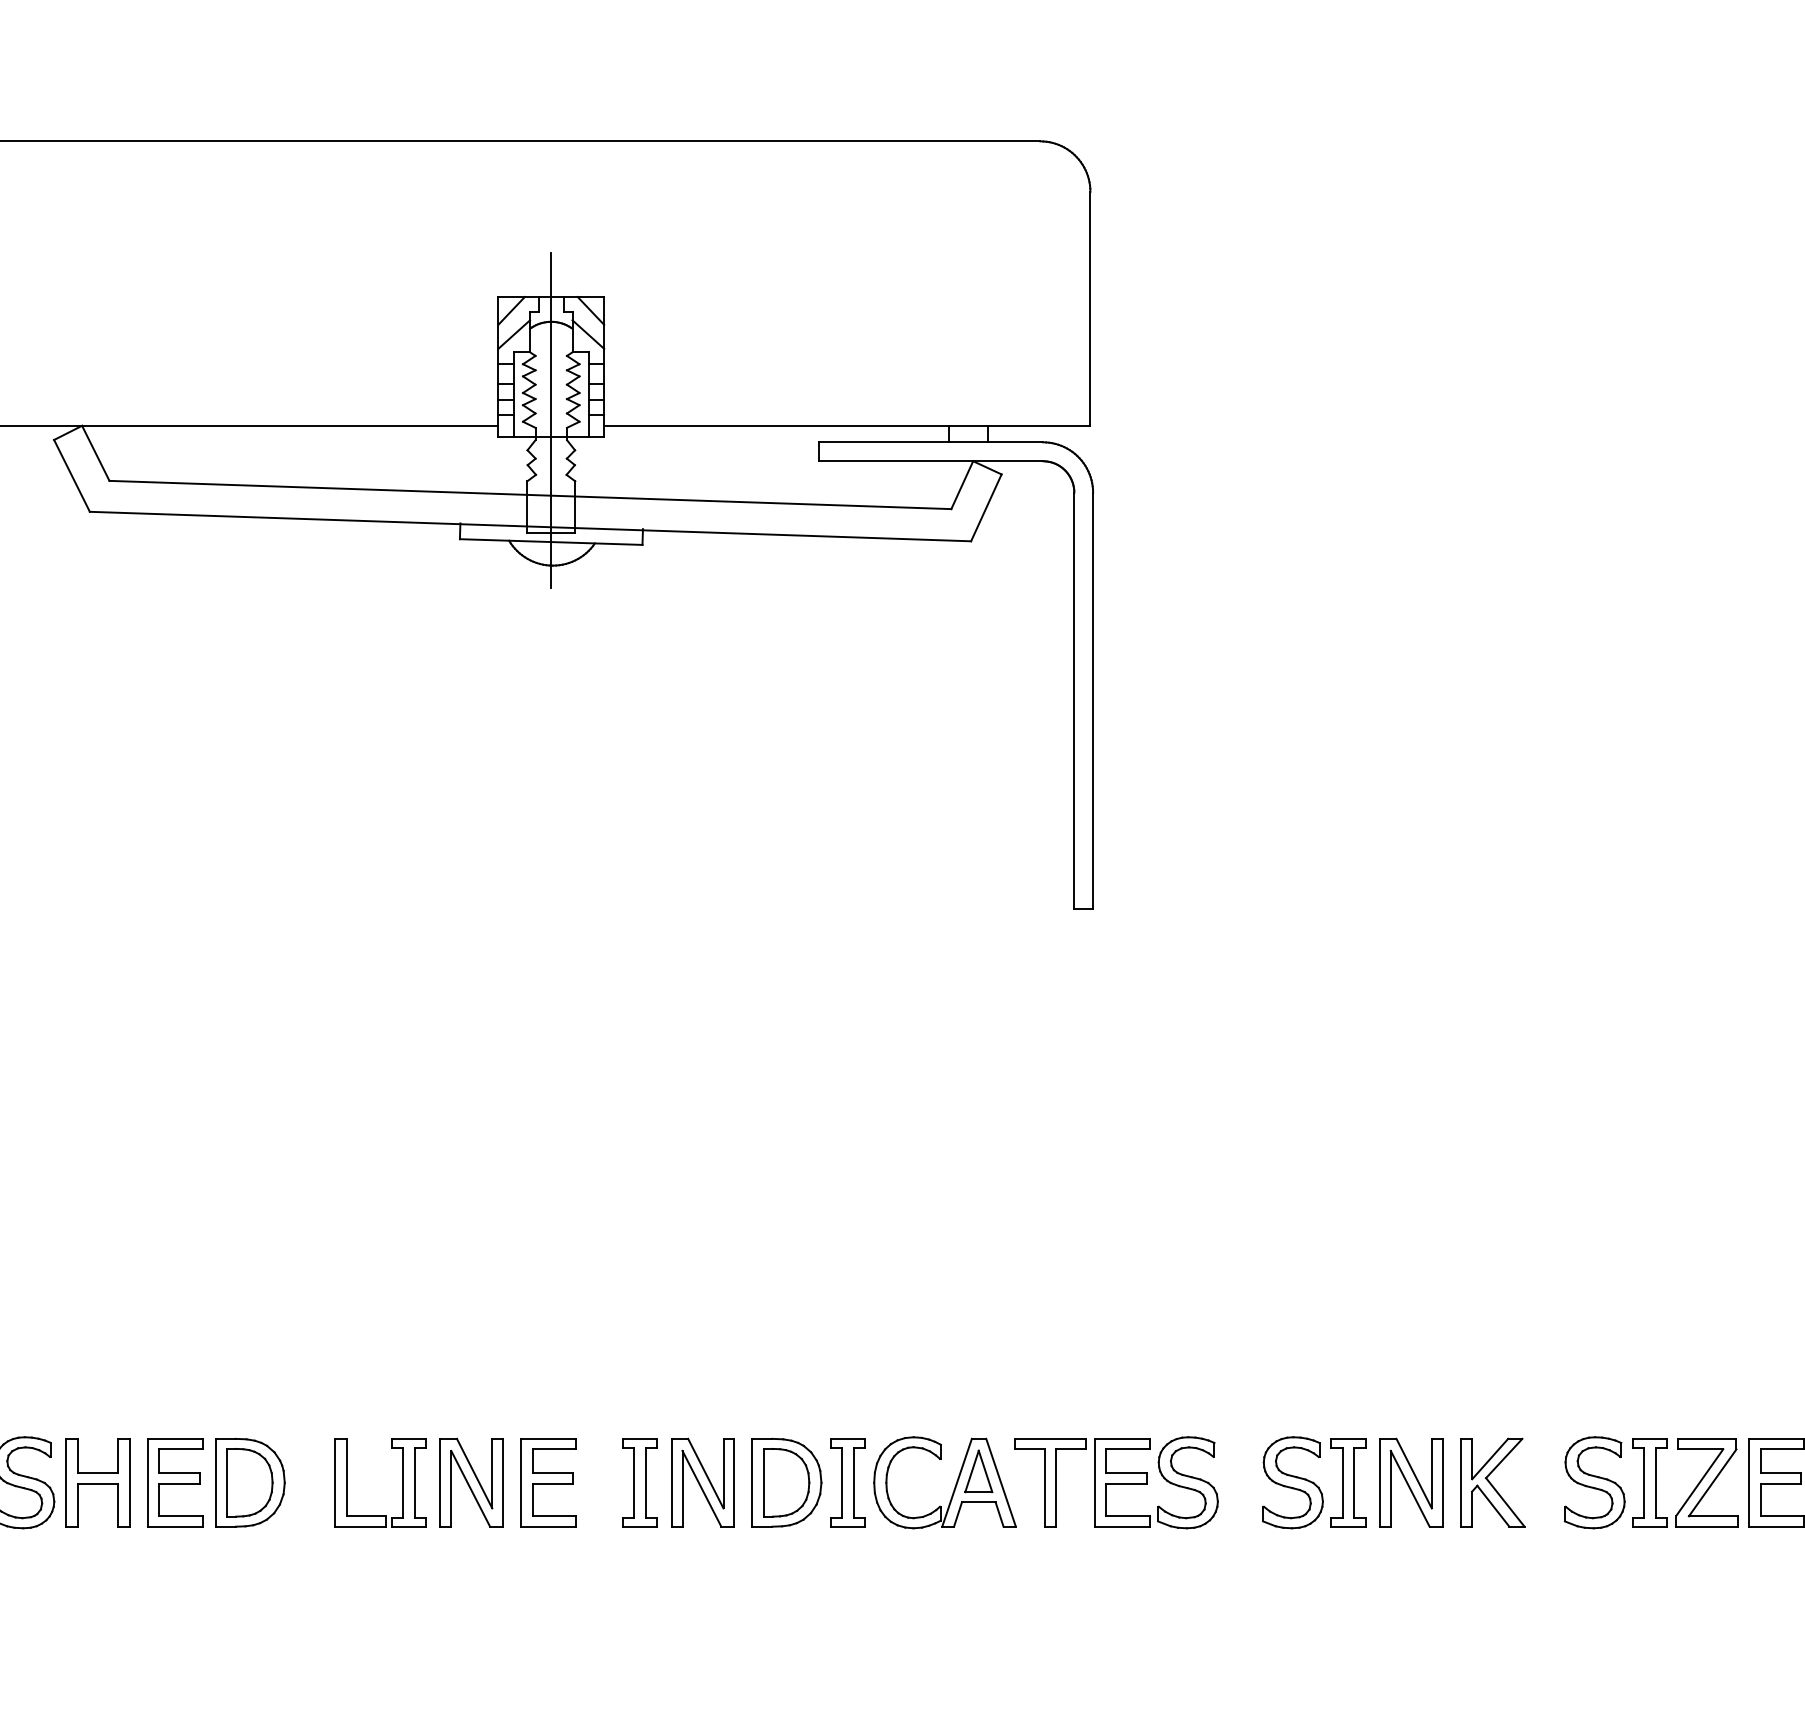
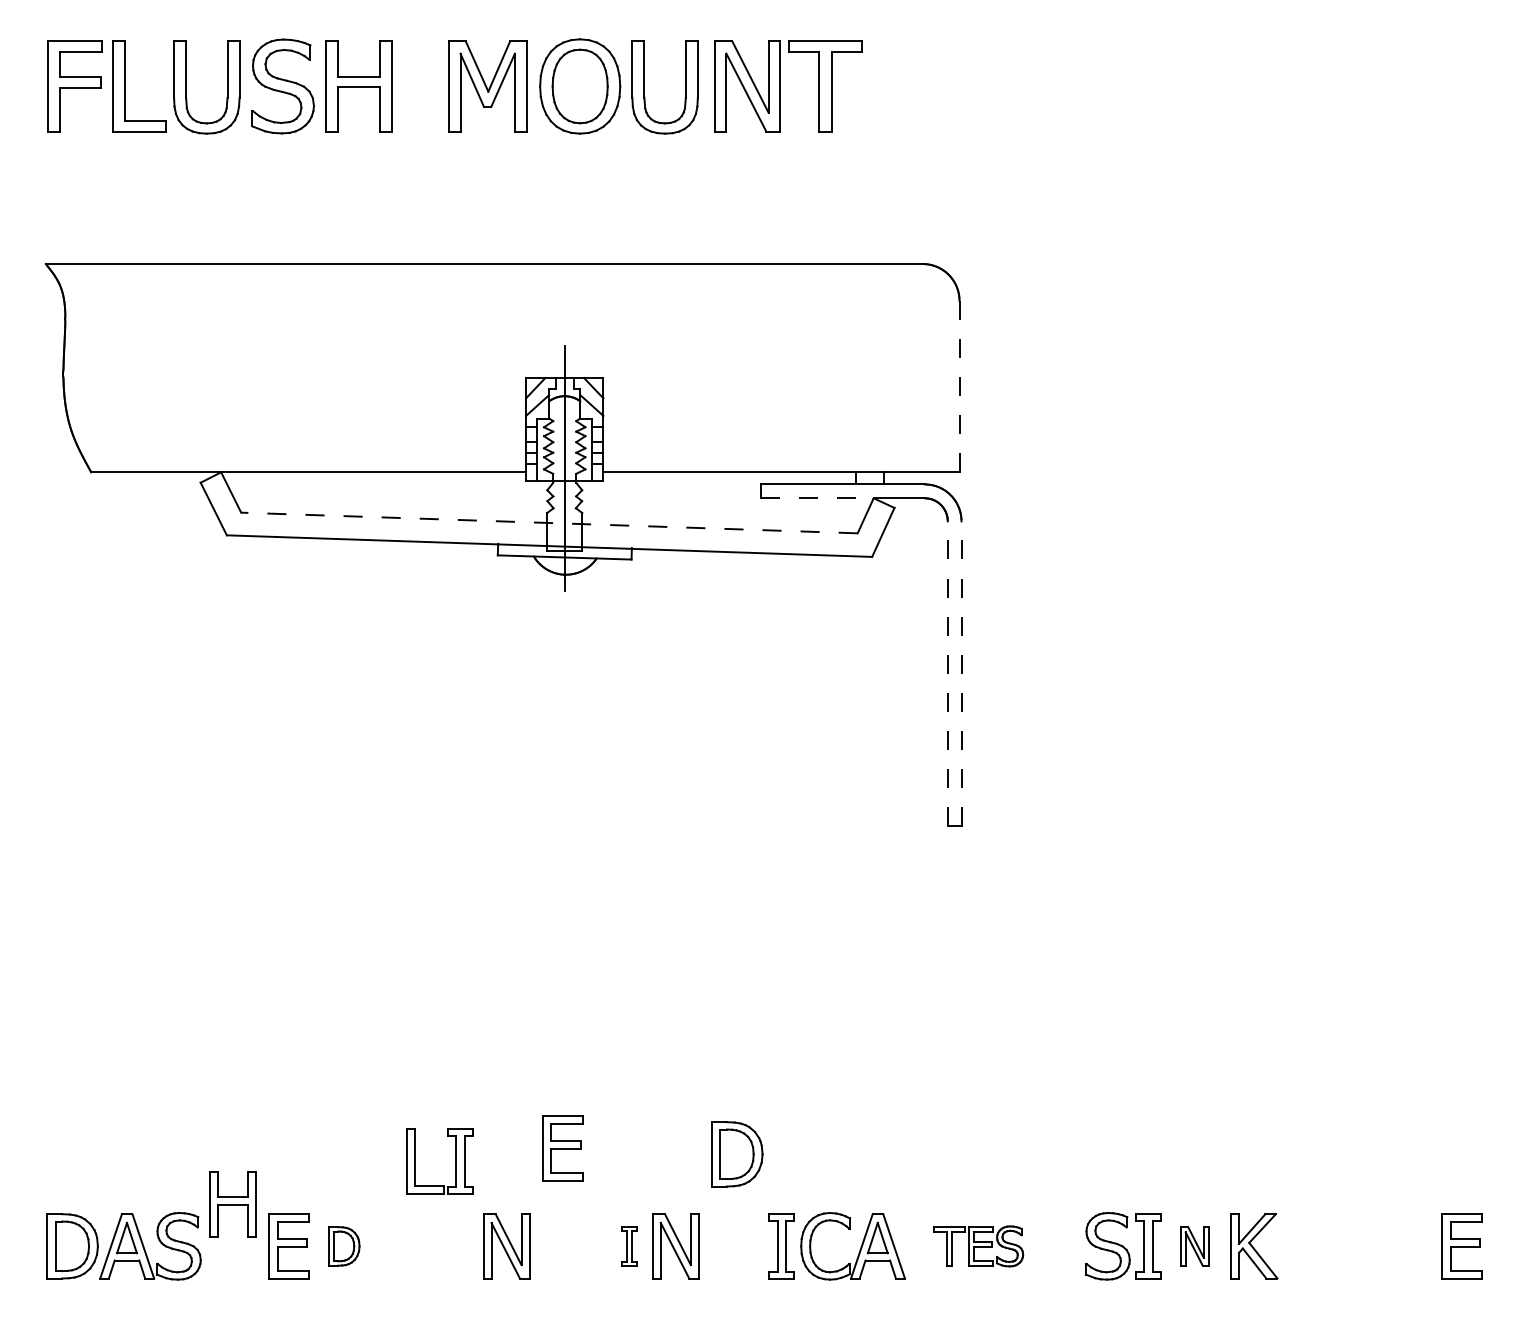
line: (1090, 307) -> (959, 385), solid -> dashed
line: (896, 461) -> (817, 498), solid -> dashed
line: (529, 494) -> (548, 522), solid -> dashed
line: (1073, 700) -> (947, 673), solid -> dashed
line: (1093, 700) -> (961, 673), solid -> dashed
part: (97, 1482) -> (232, 1204), moved
part: (250, 1482) -> (344, 1246), size x0.6
part: (402, 1482) -> (455, 1161), moved
part: (548, 1482) -> (562, 1148), moved
part: (639, 1482) -> (629, 1246), size x0.6
part: (787, 1482) -> (737, 1154), moved
part: (1116, 1482) -> (978, 1246), size x0.6
part: (1411, 1482) -> (1194, 1246), size x0.6
part: (1650, 1482) -> (1369, 1246), removed

